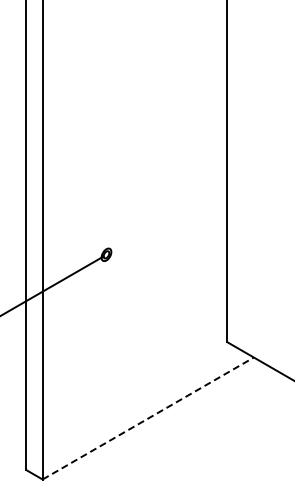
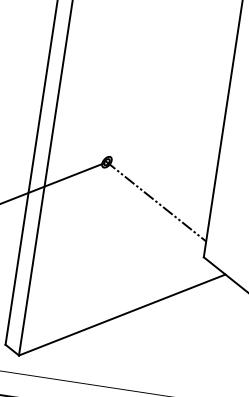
line: (166, 289) -> (156, 201), added
line: (148, 418) -> (122, 315), dashed -> solid

